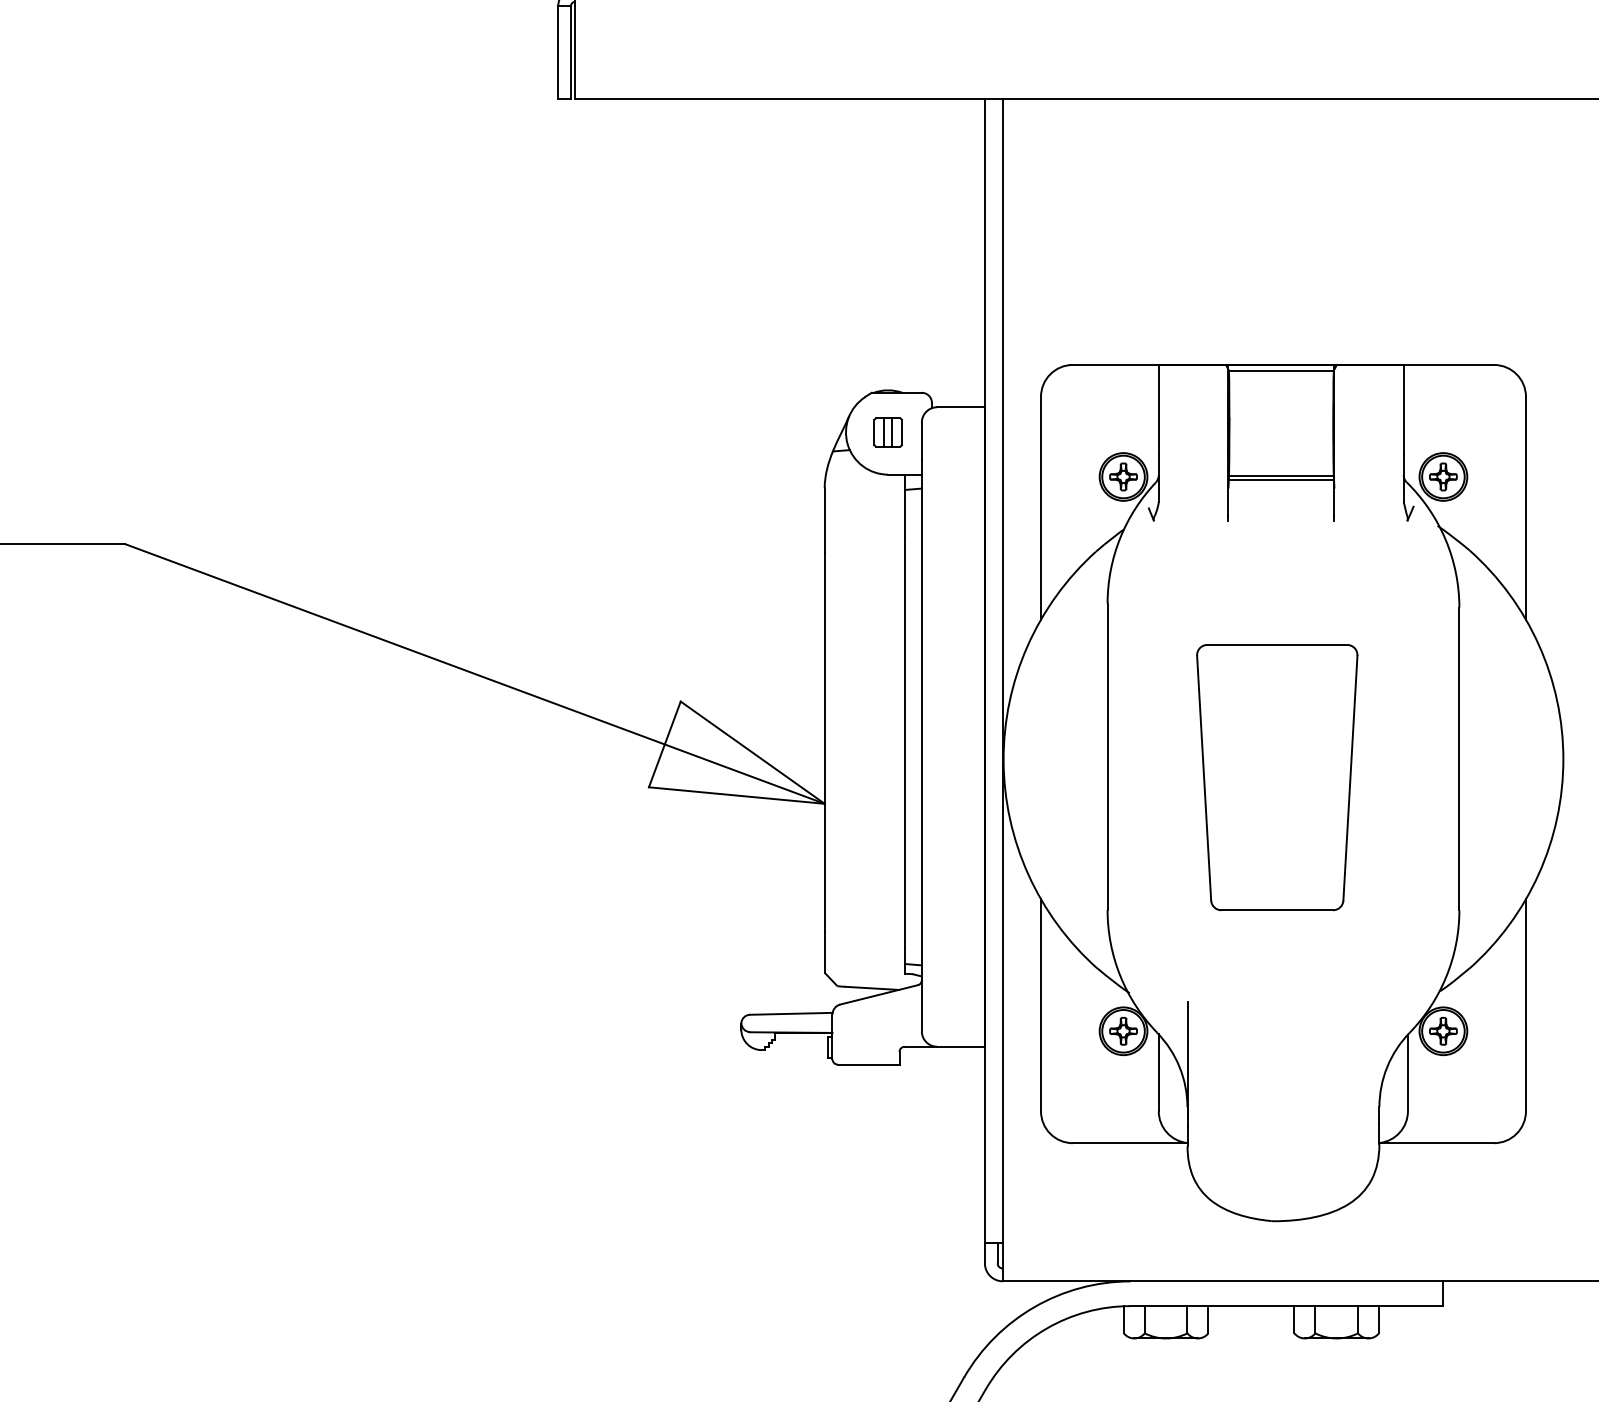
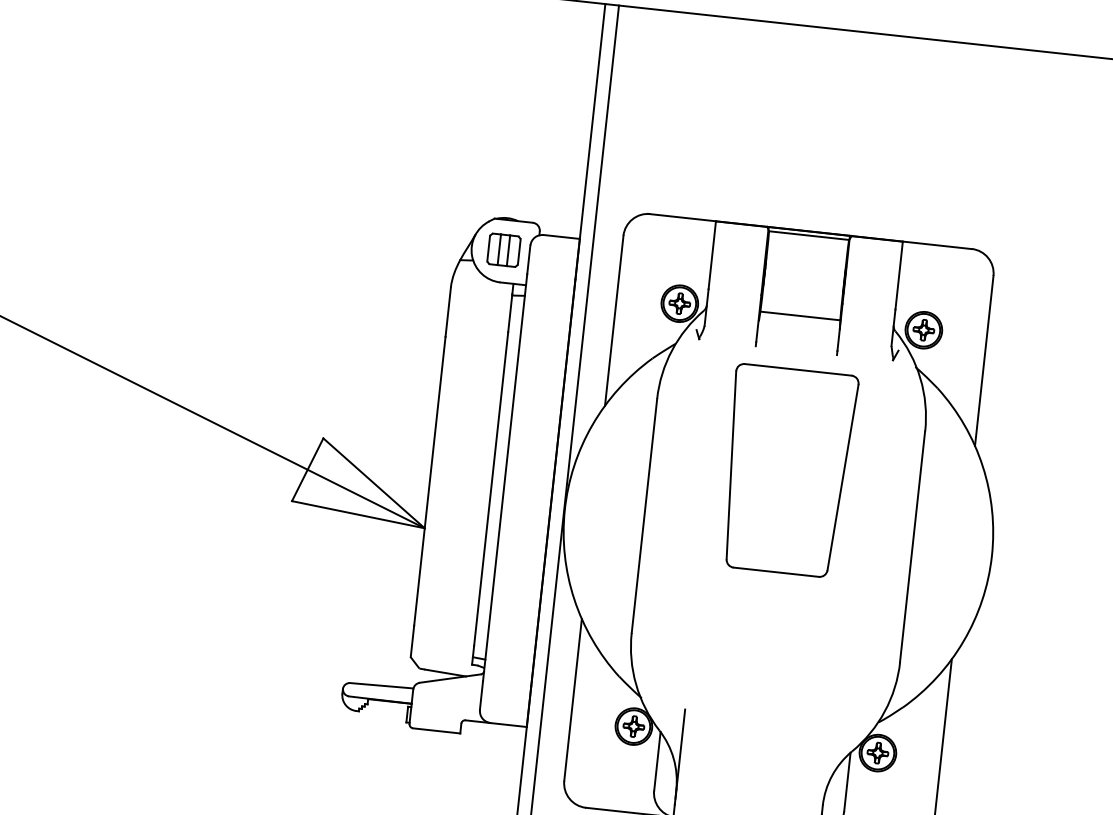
part: (887, 432) -> (503, 250), size x1.4
line: (1280, 479) -> (799, 318), removed
part: (1277, 777) -> (787, 470), moved

